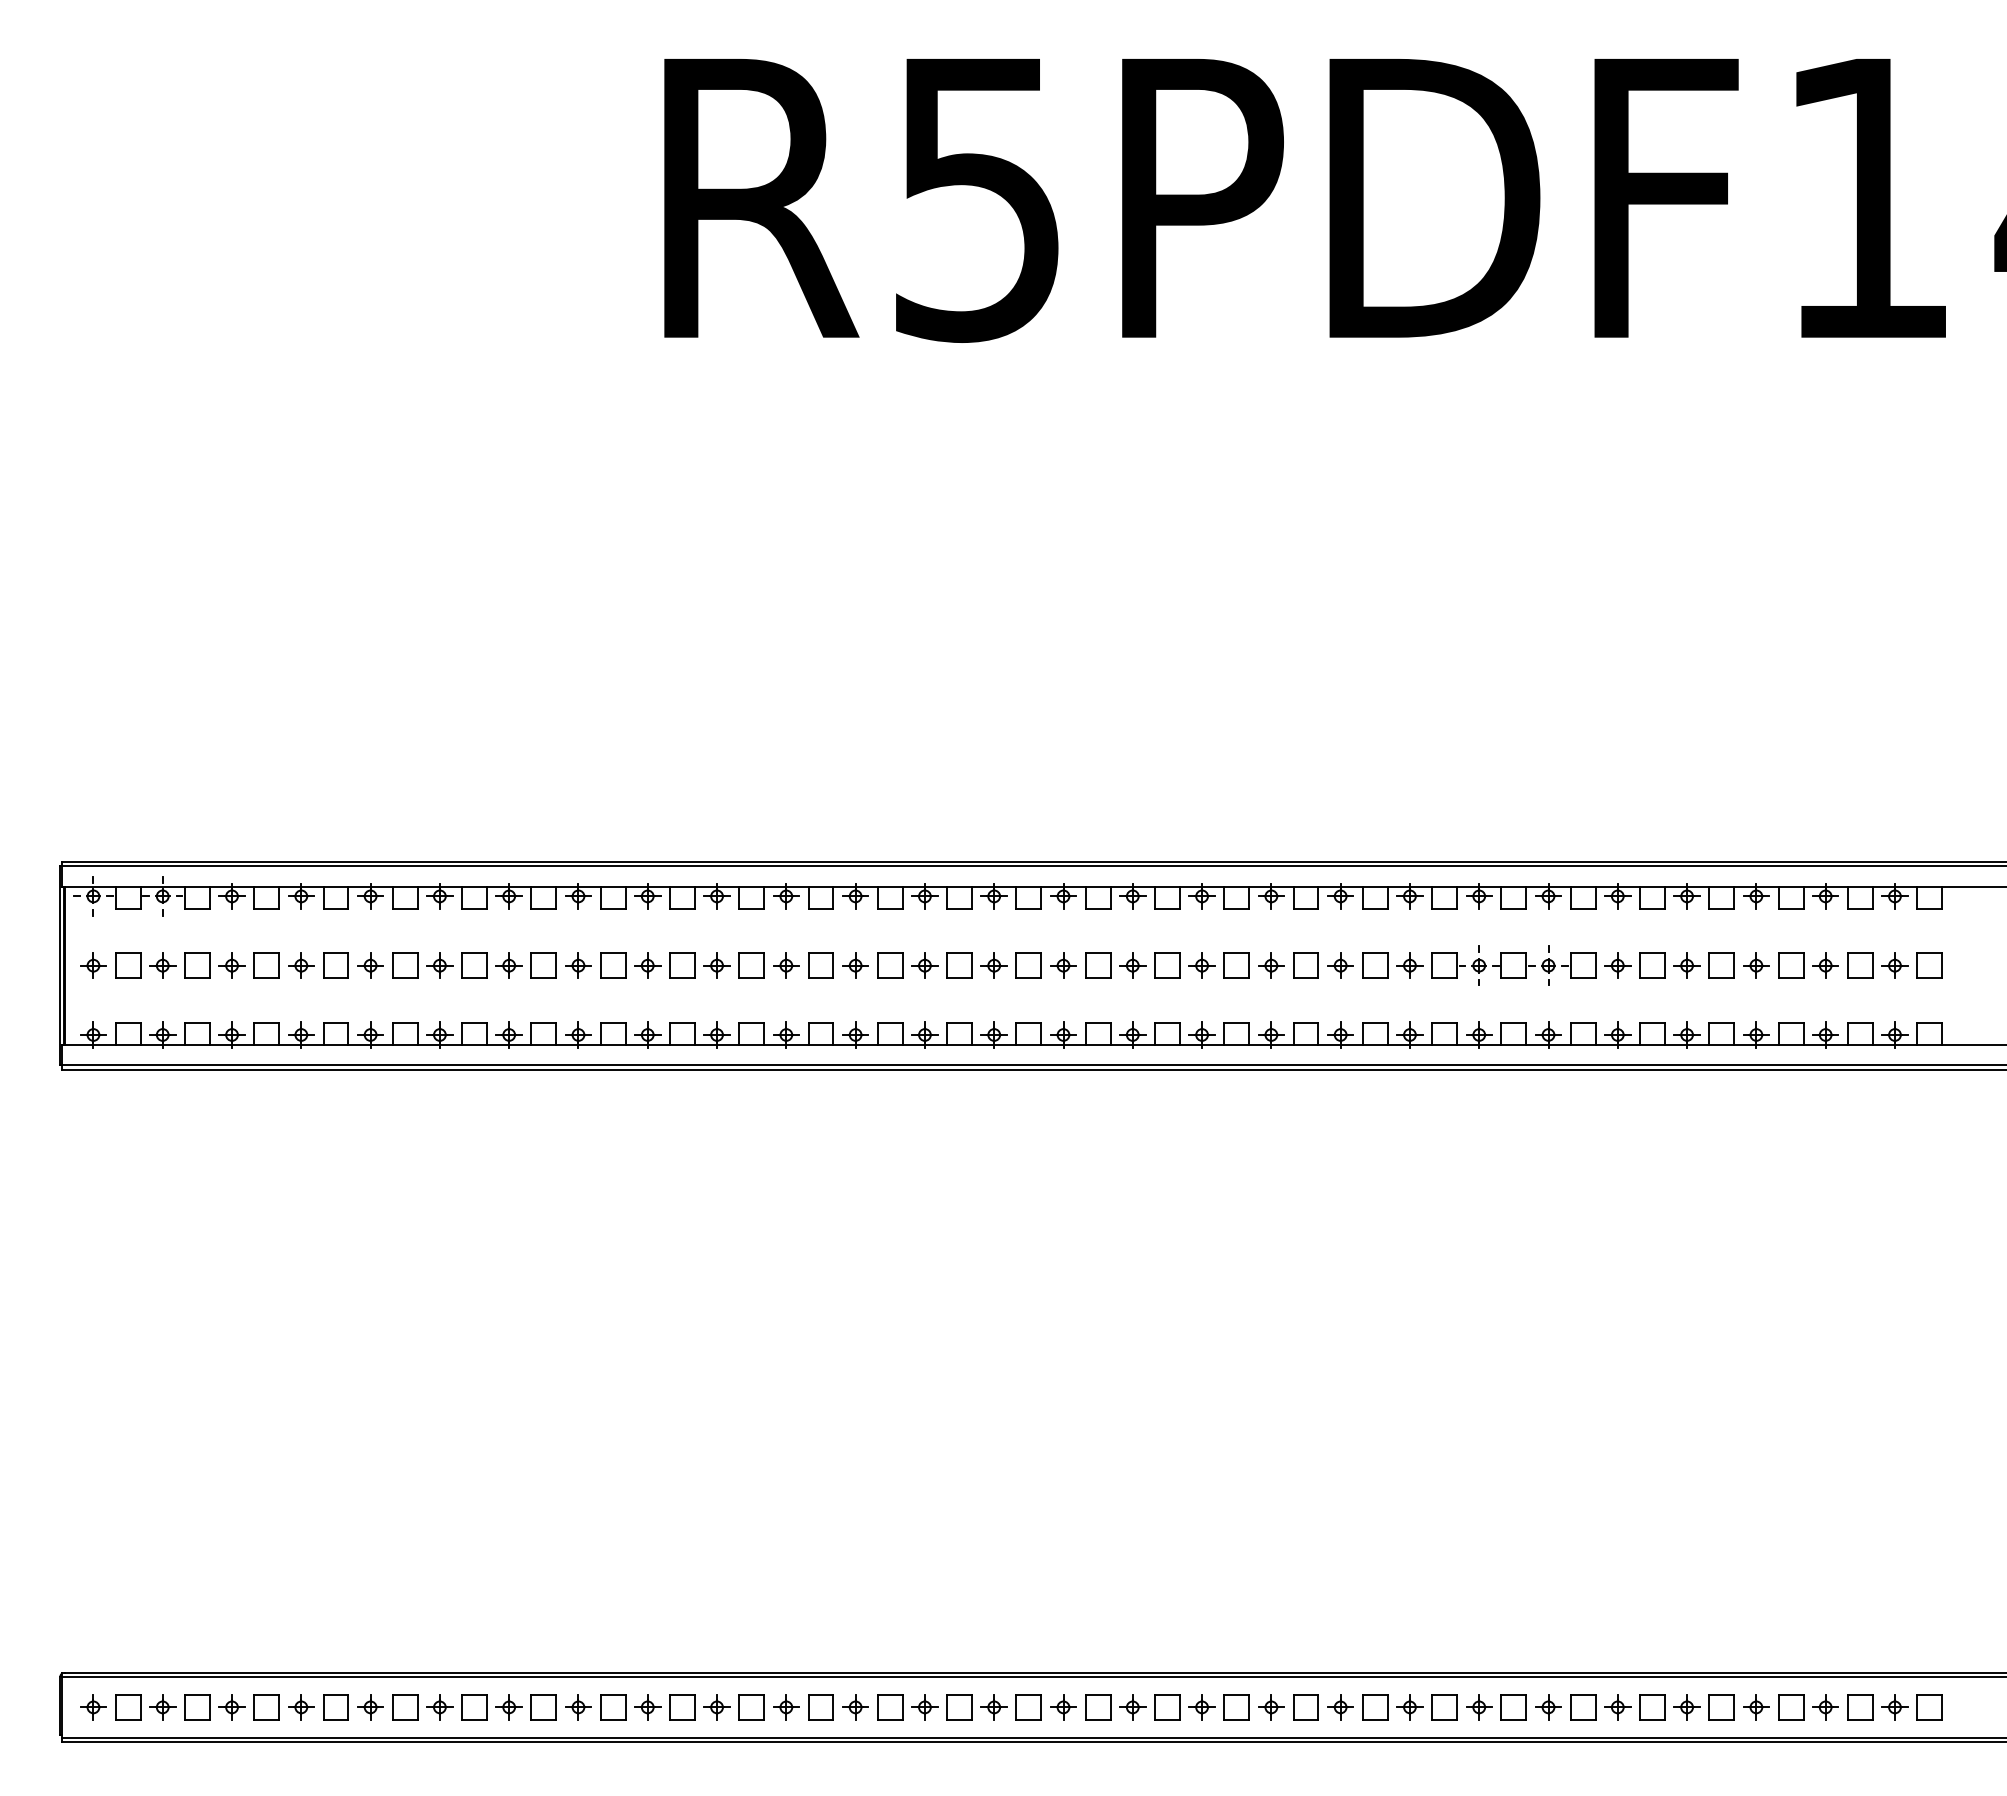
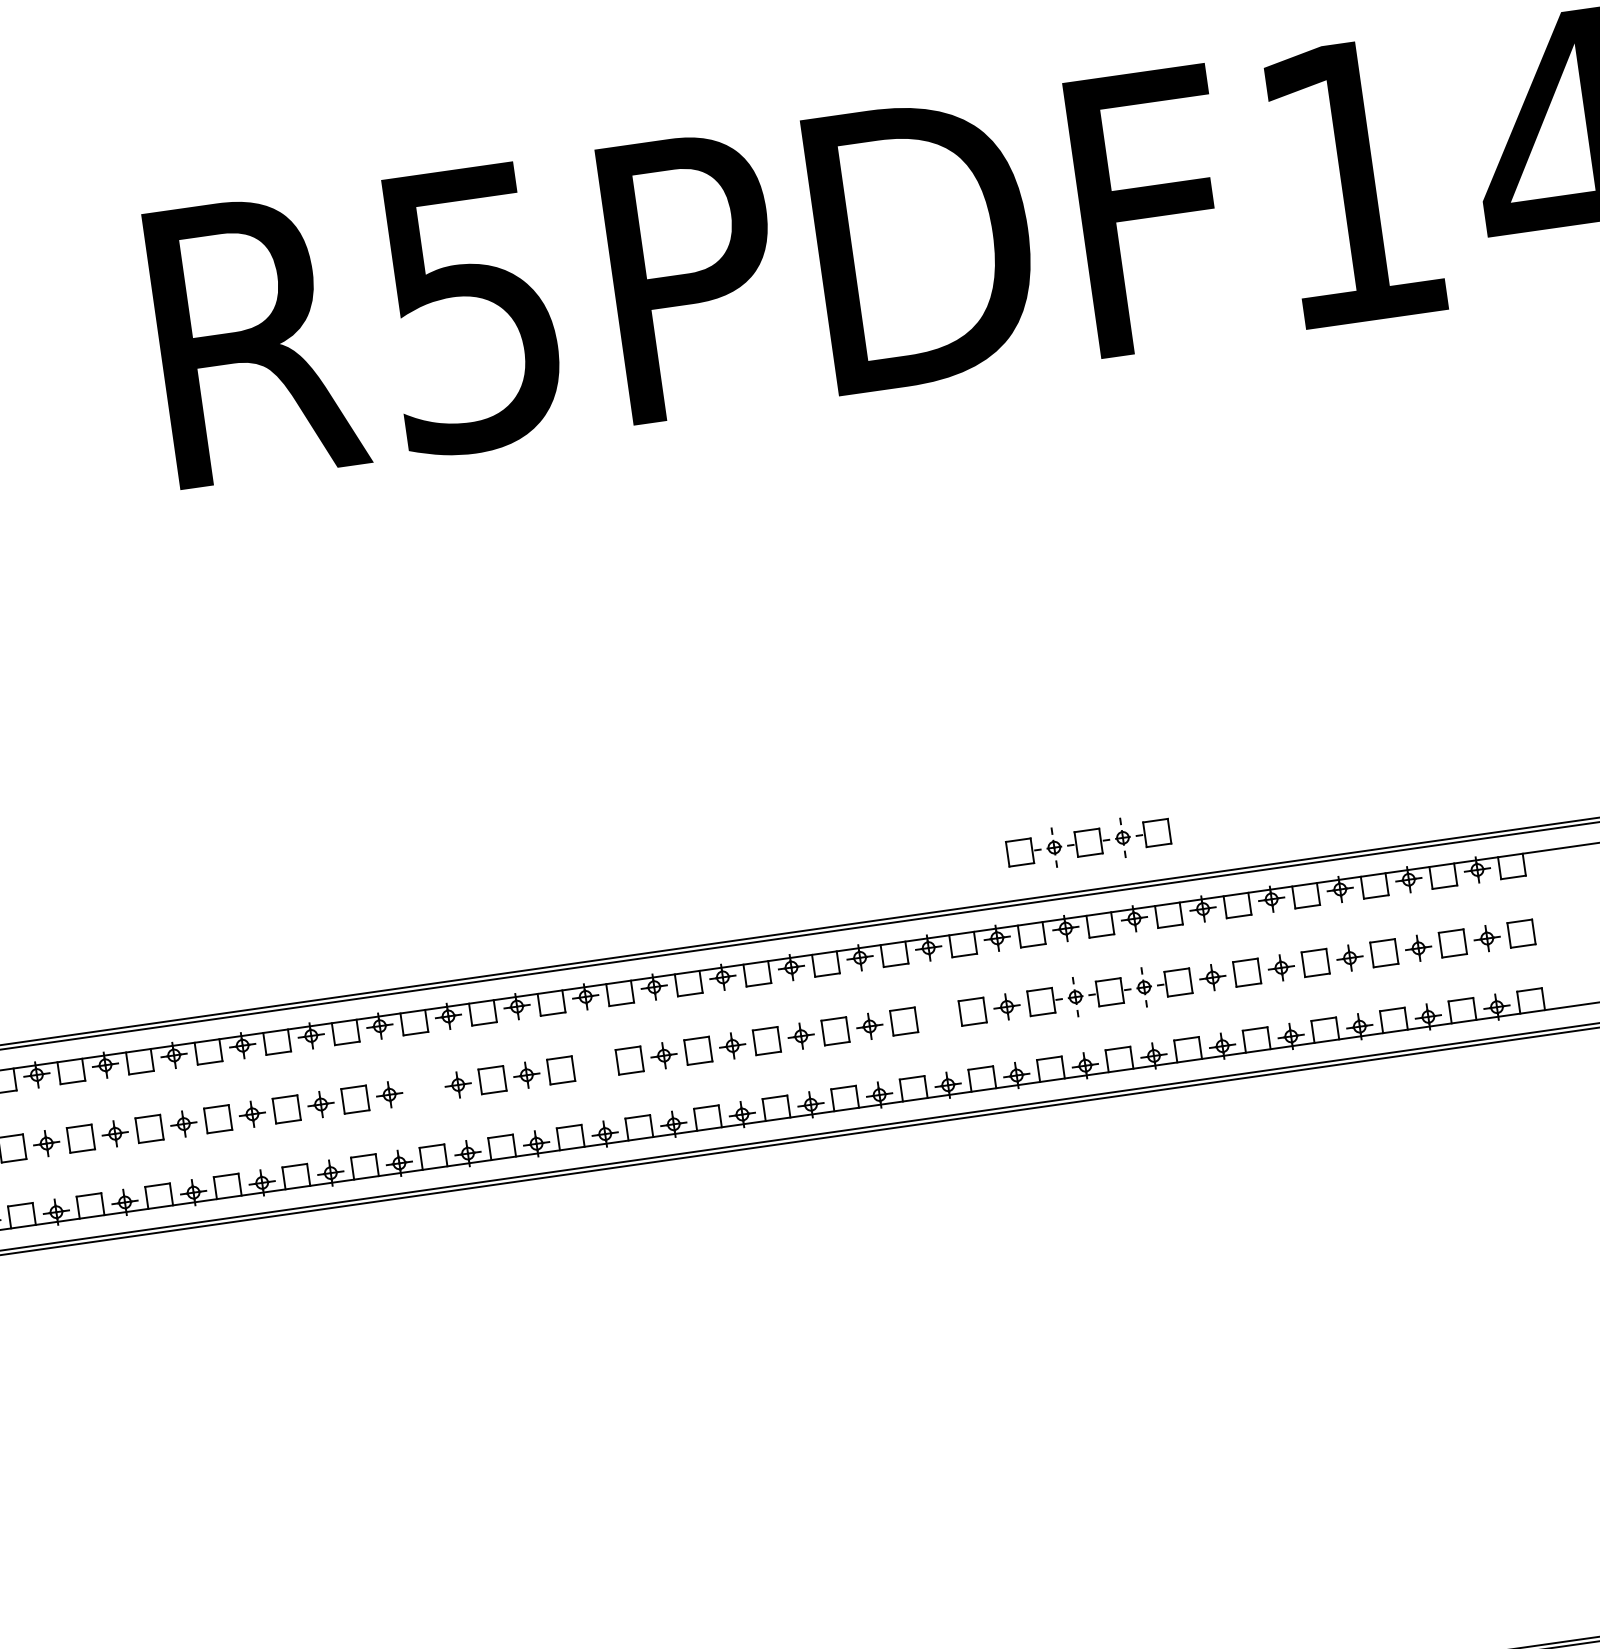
part: (1513, 814) -> (1088, 842), added
part: (820, 965) -> (423, 1089), removed
part: (993, 965) -> (594, 1065), removed
part: (1340, 965) -> (938, 1016), removed

